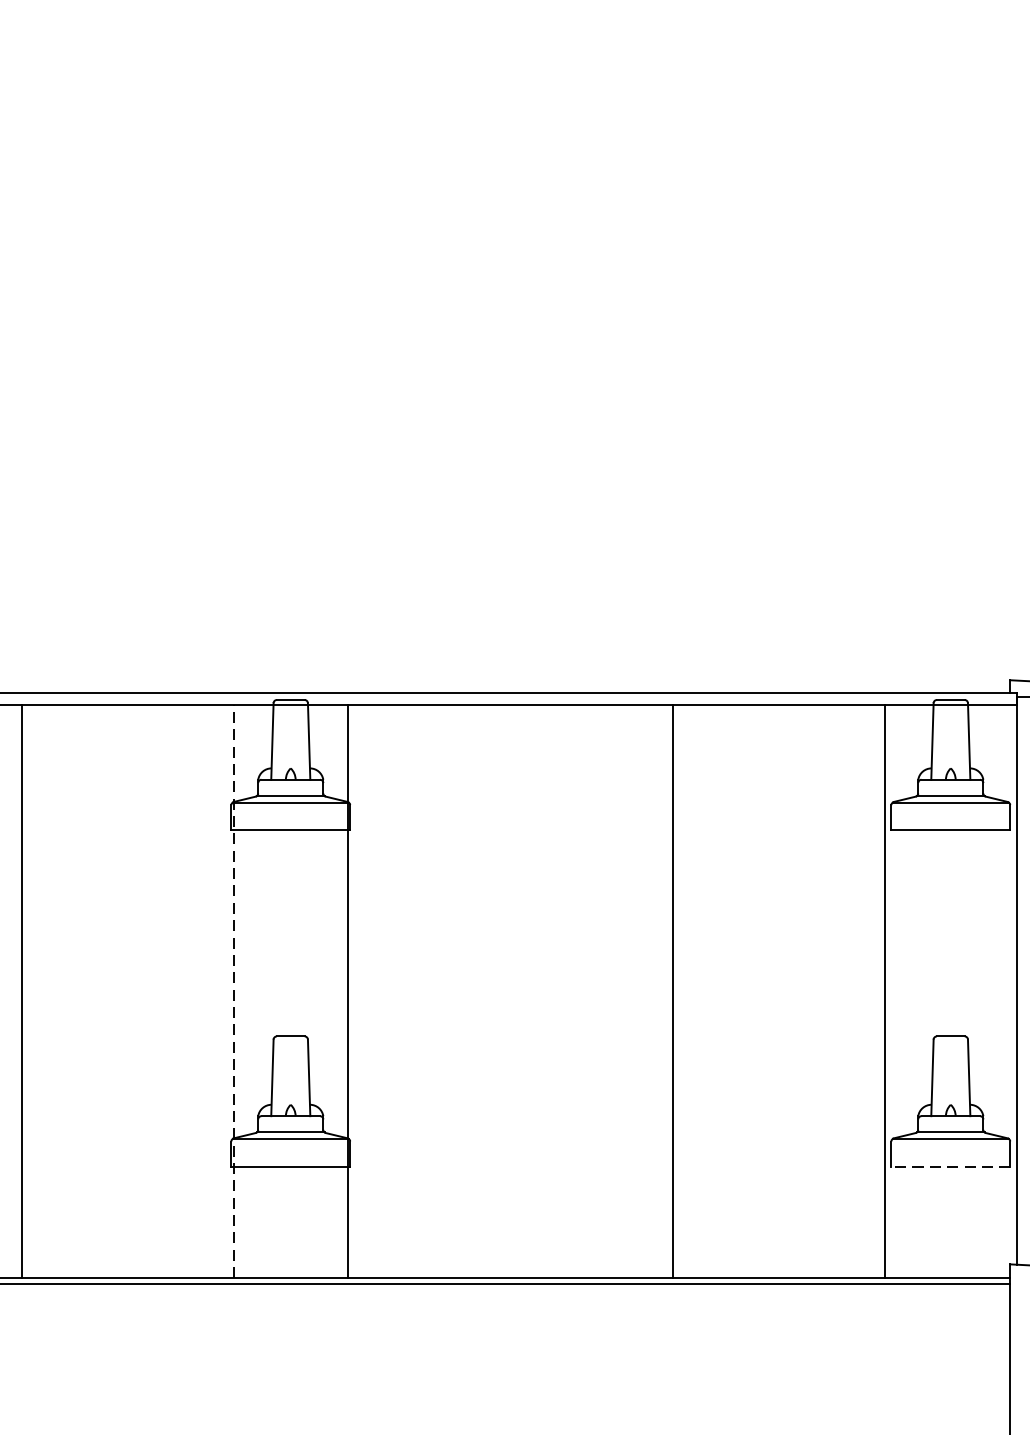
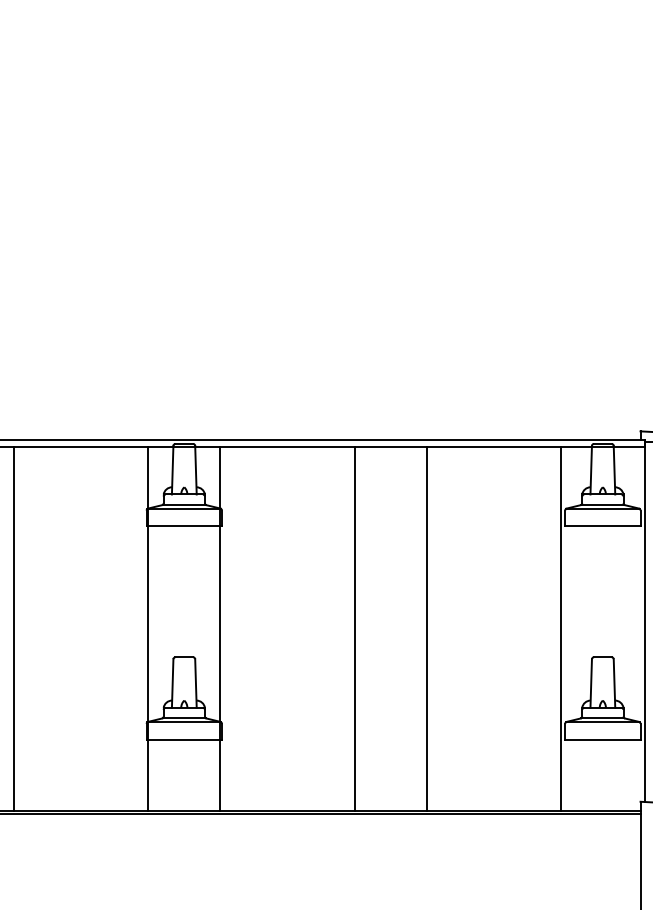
line: (234, 991) -> (148, 628), dashed -> solid
line: (559, 991) -> (354, 628), added
line: (950, 1166) -> (602, 739), dashed -> solid

